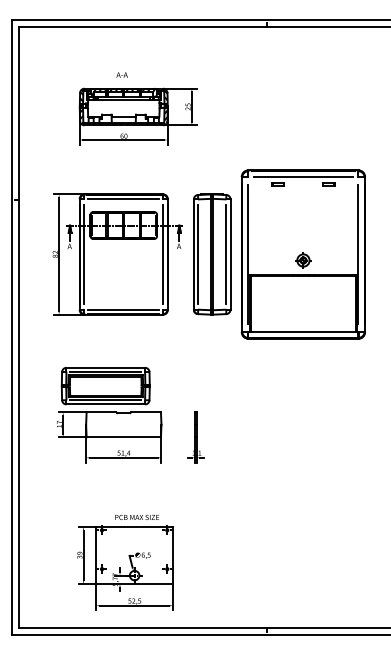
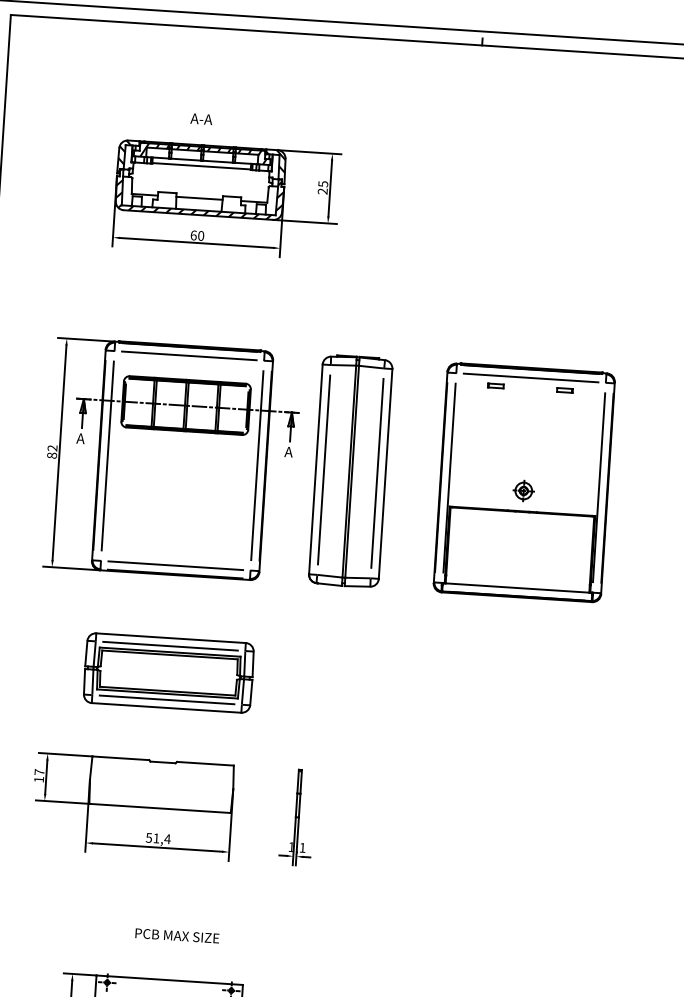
part: (303, 254) -> (524, 482), size x0.71
part: (105, 386) -> (168, 673), moved
text: (136, 516) -> (176, 934), moved

